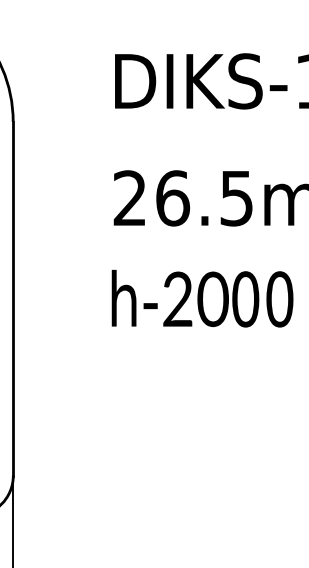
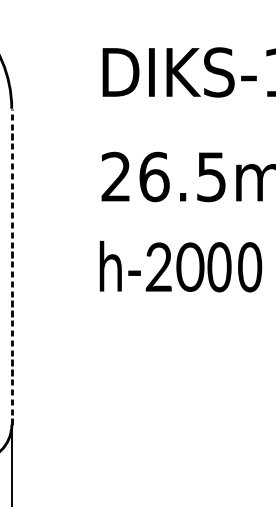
line: (13, 298) -> (12, 266), solid -> dashed

